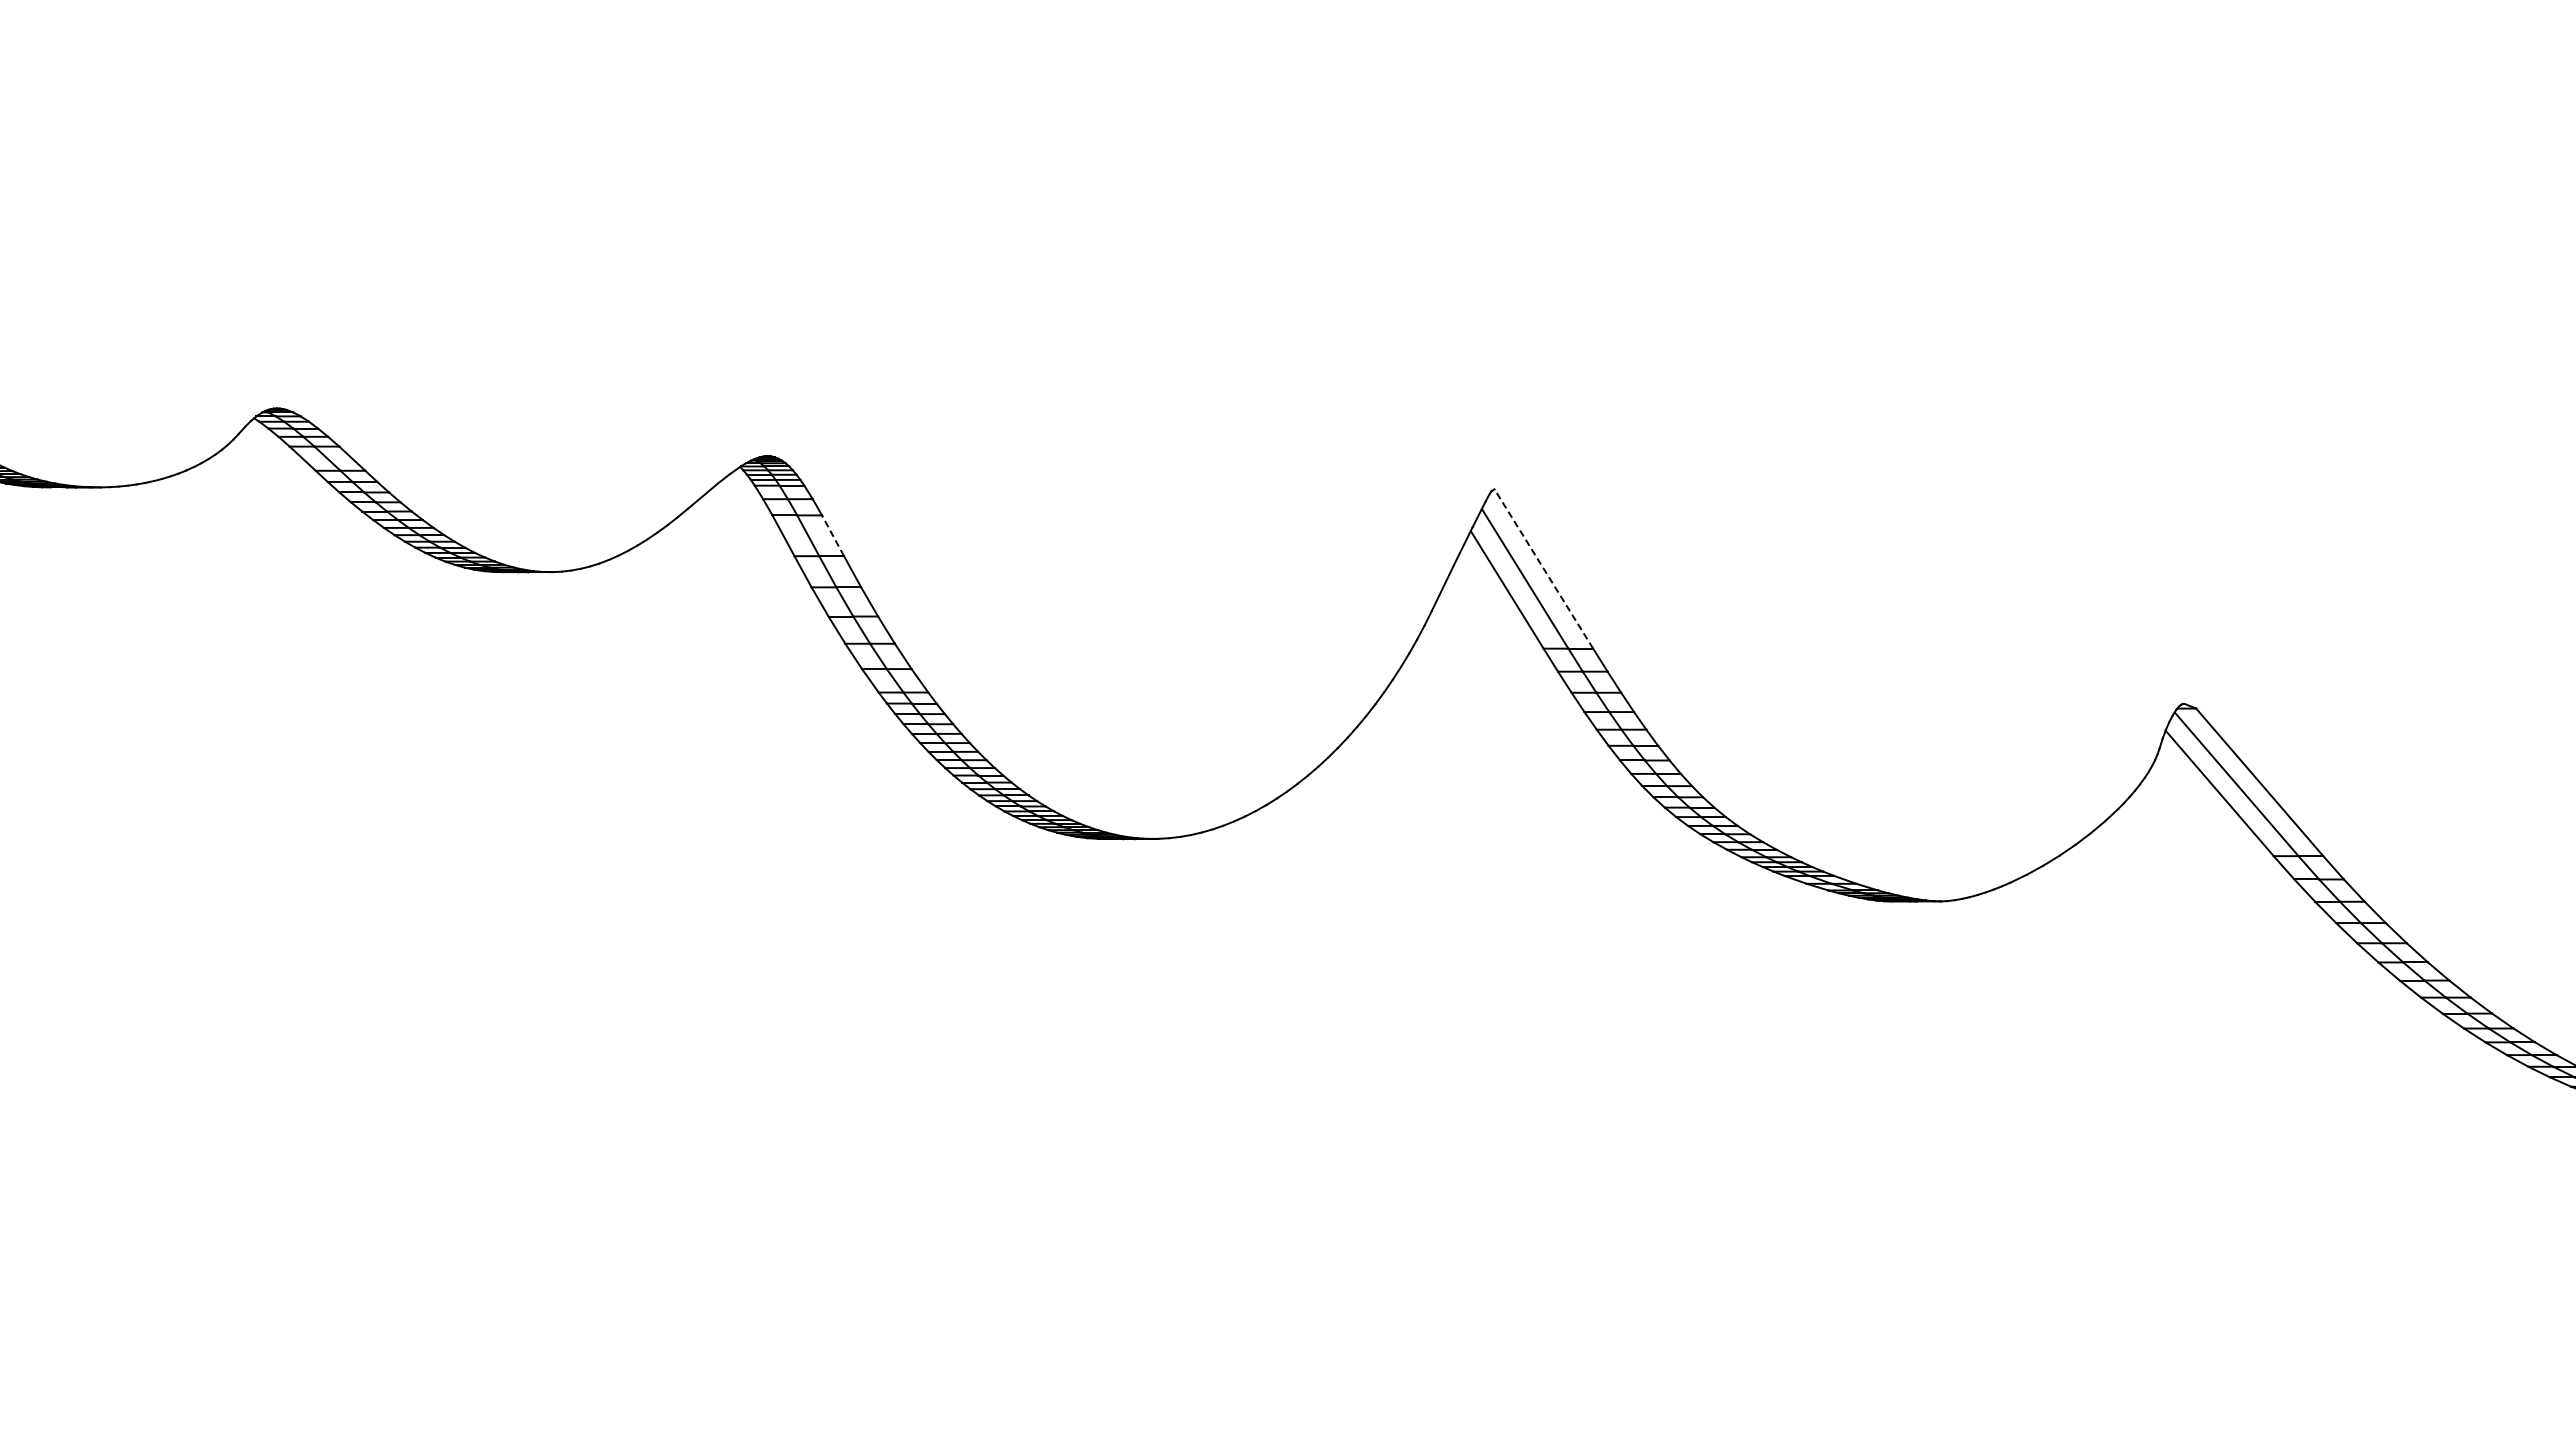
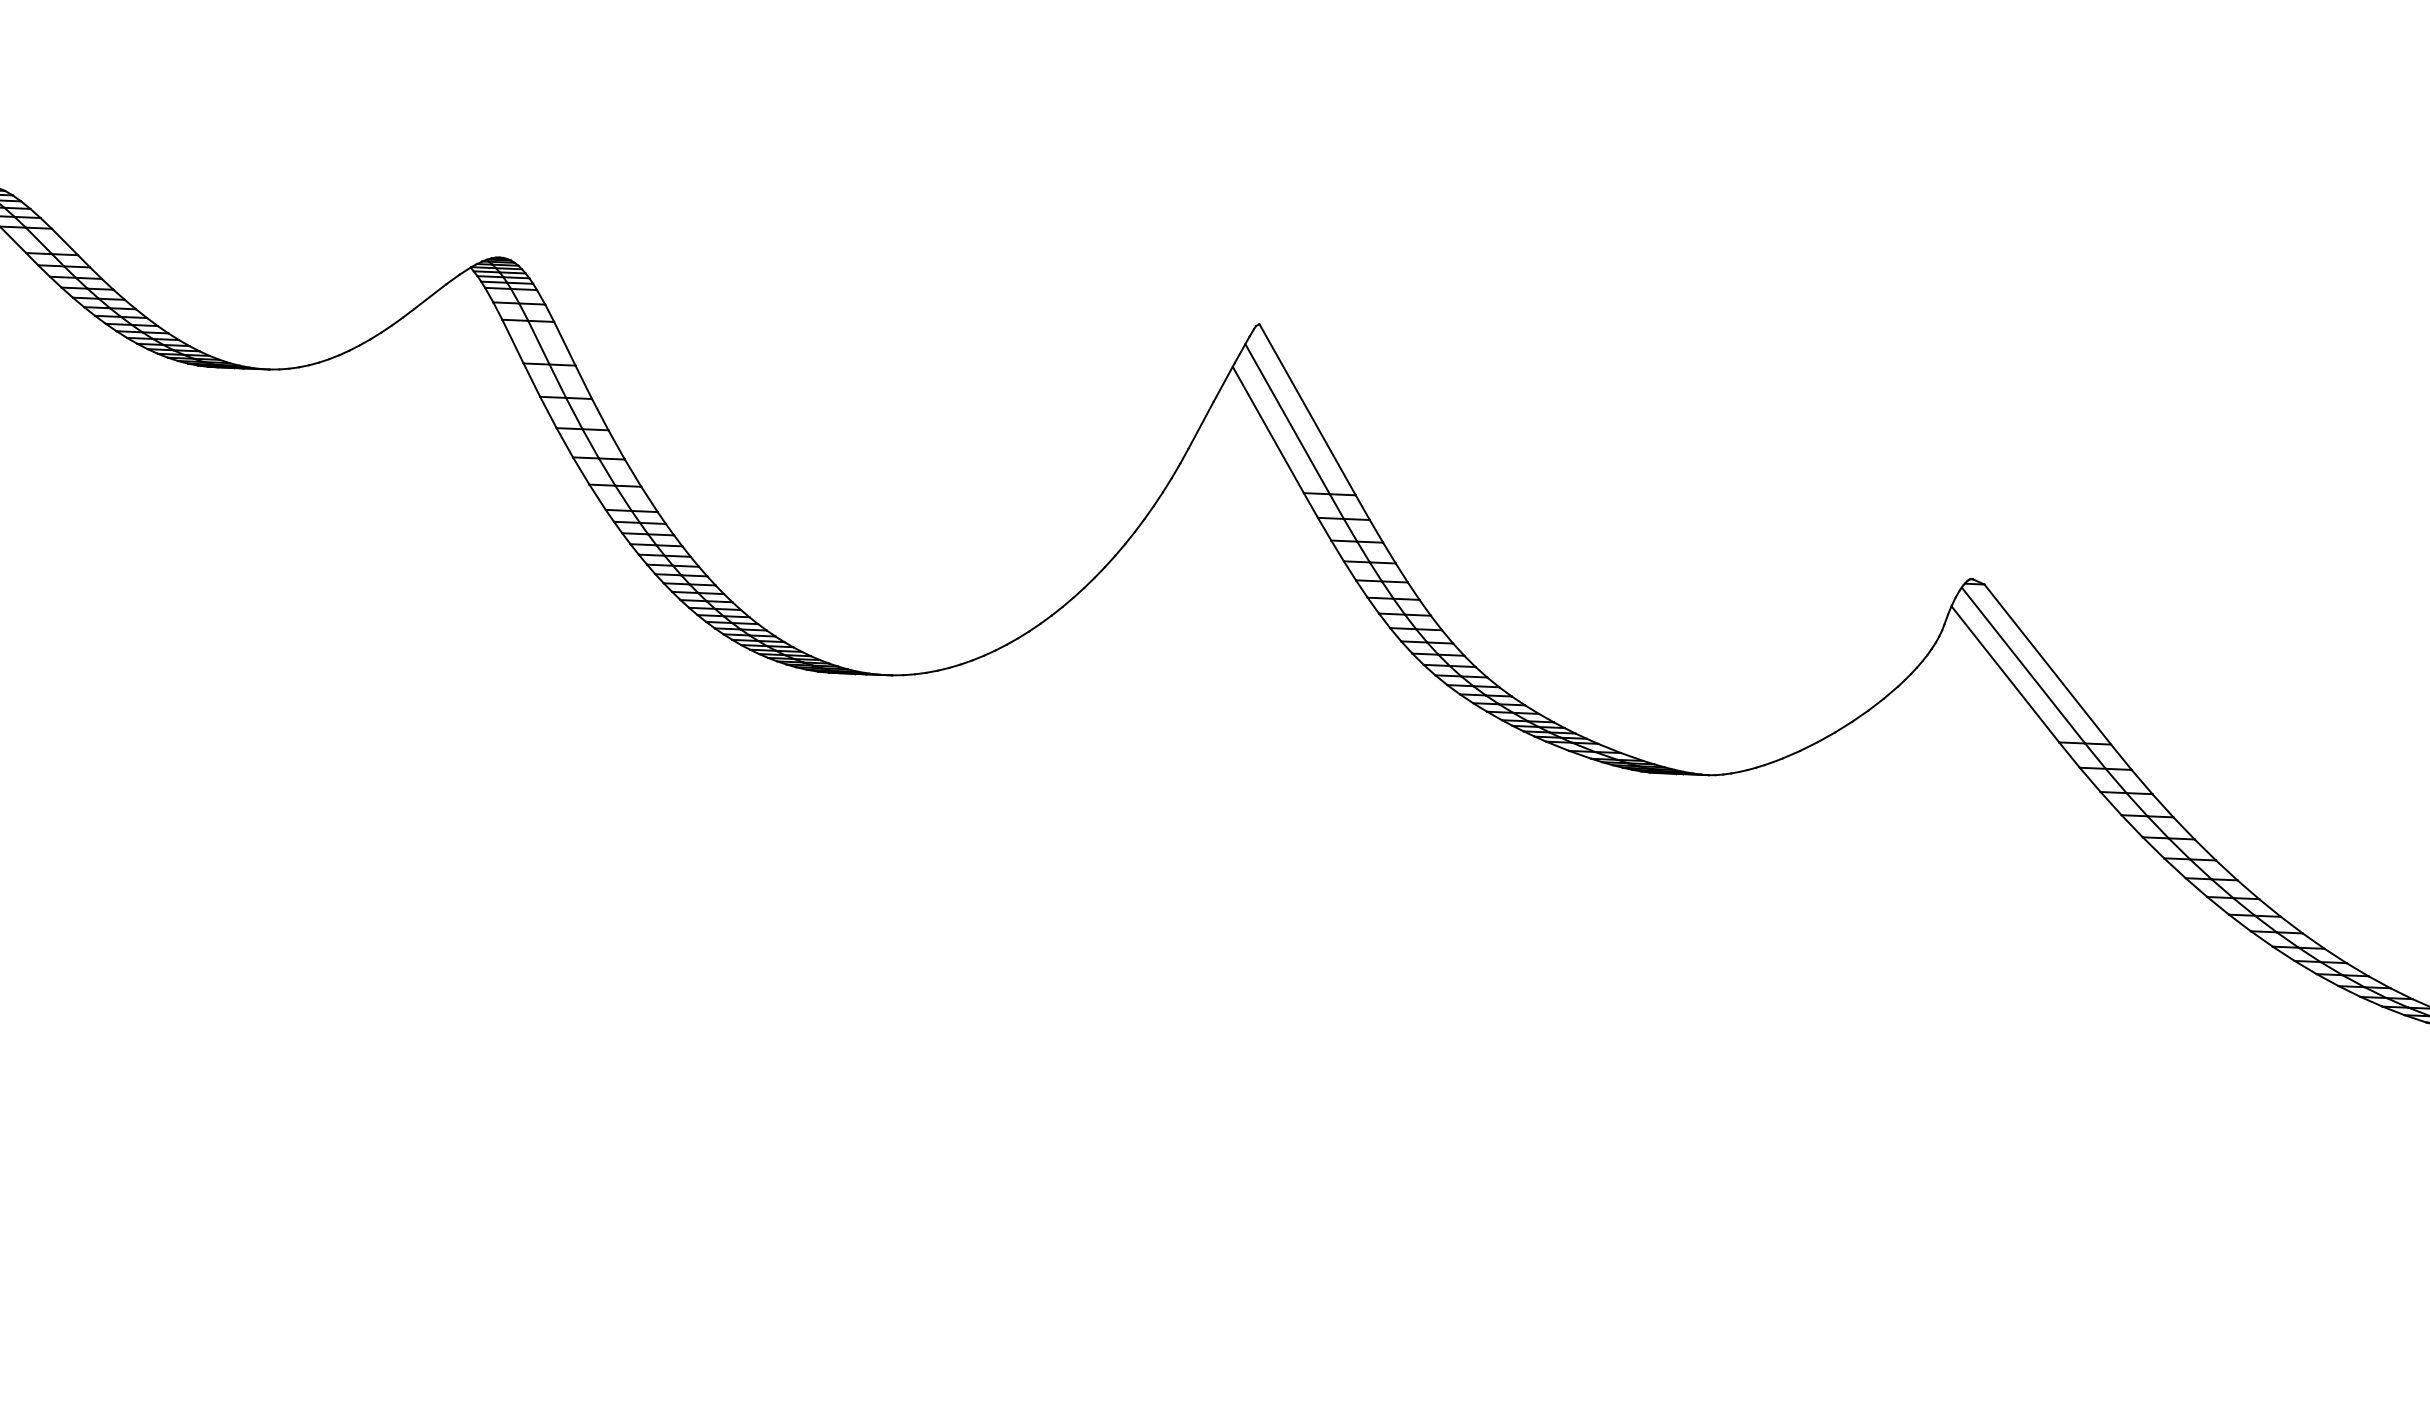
line: (832, 535) -> (564, 343), dashed -> solid
line: (1543, 568) -> (1307, 409), dashed -> solid

